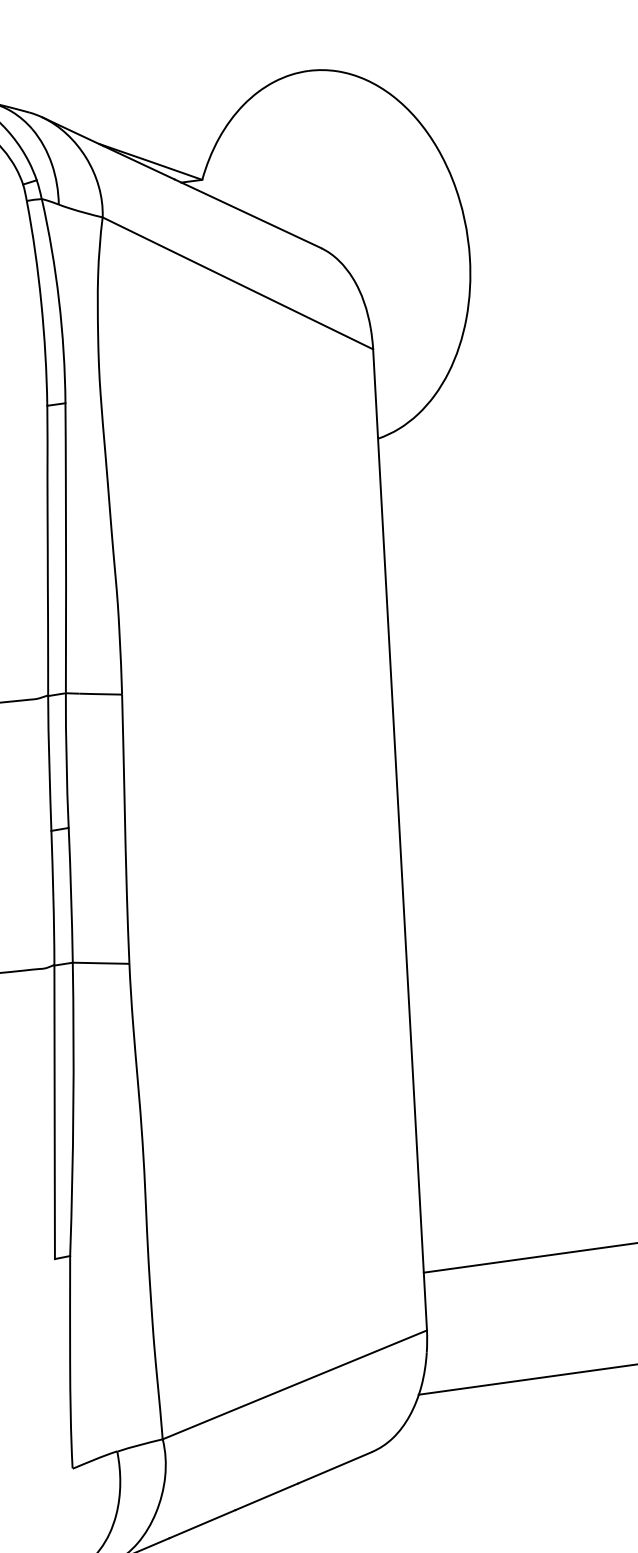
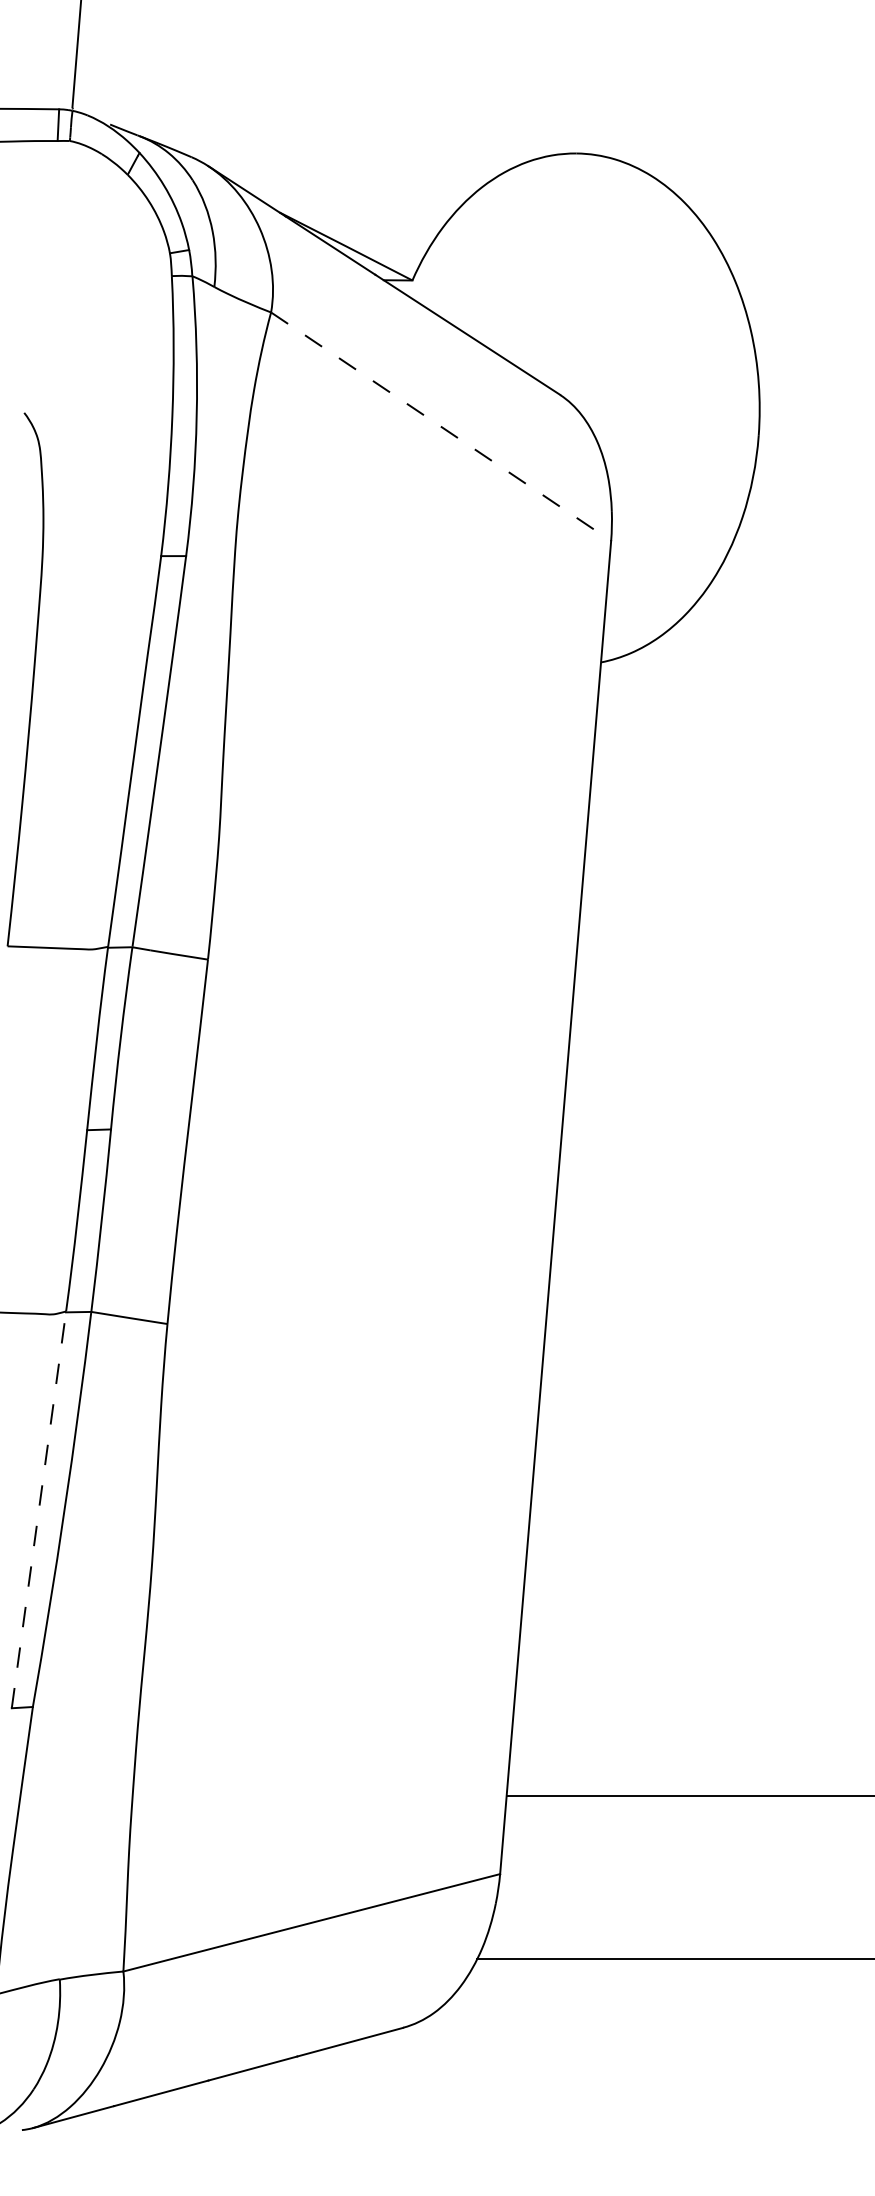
line: (238, 283) -> (441, 426), solid -> dashed
line: (54, 1112) -> (38, 1510), solid -> dashed

